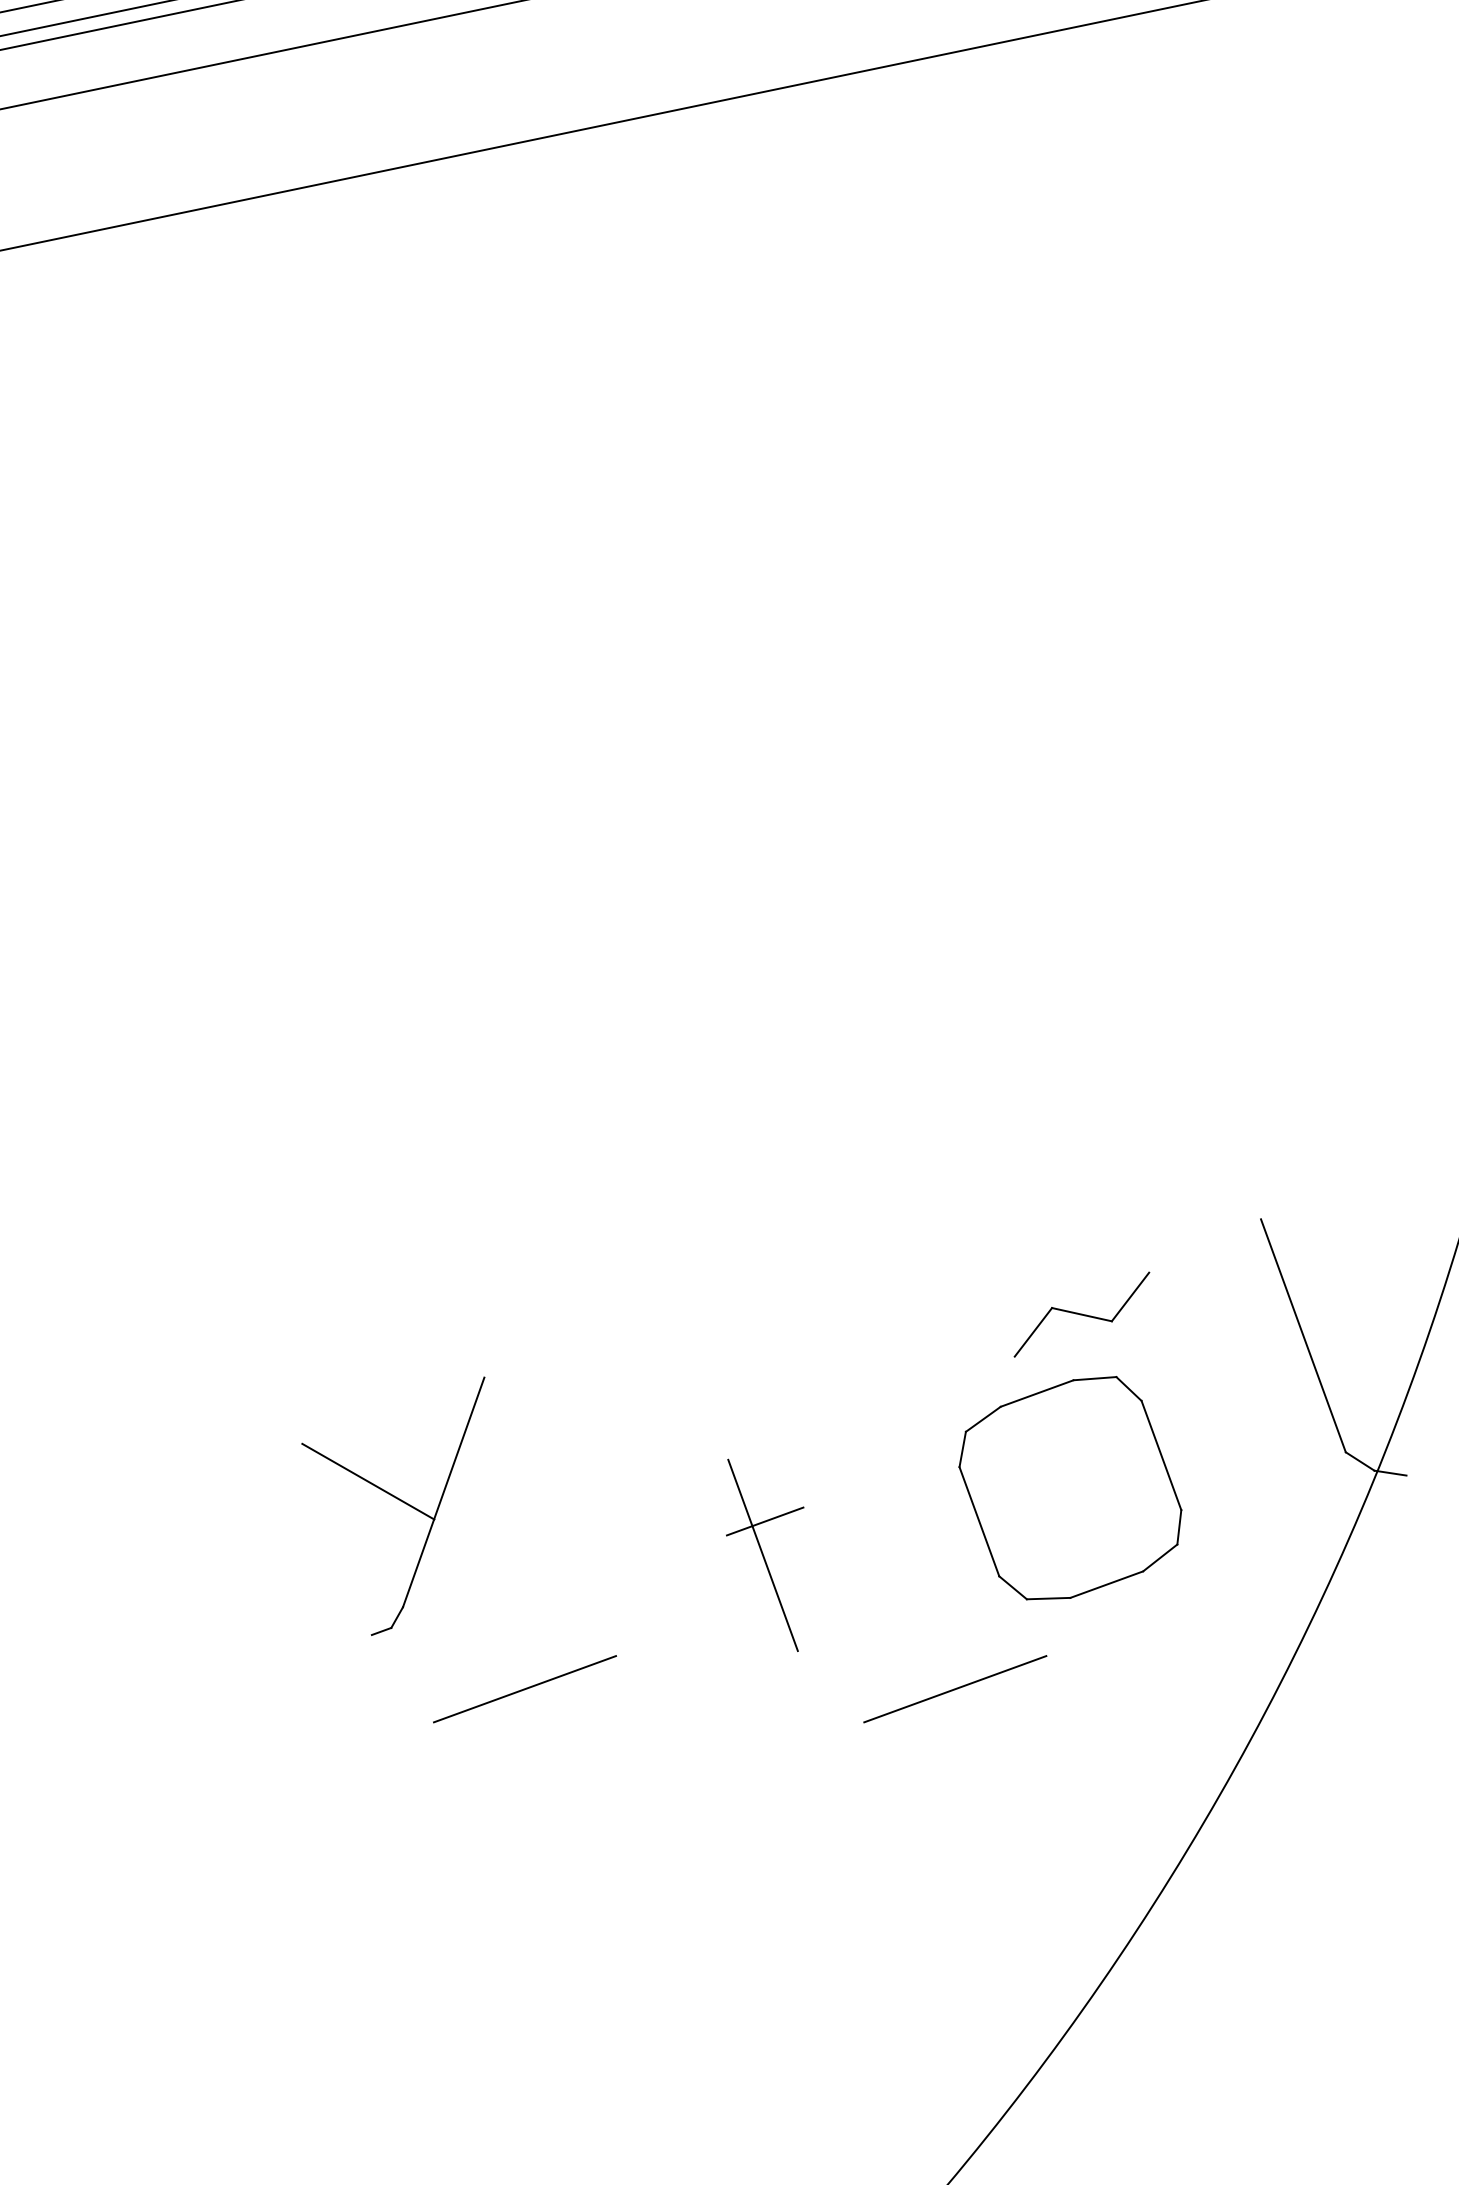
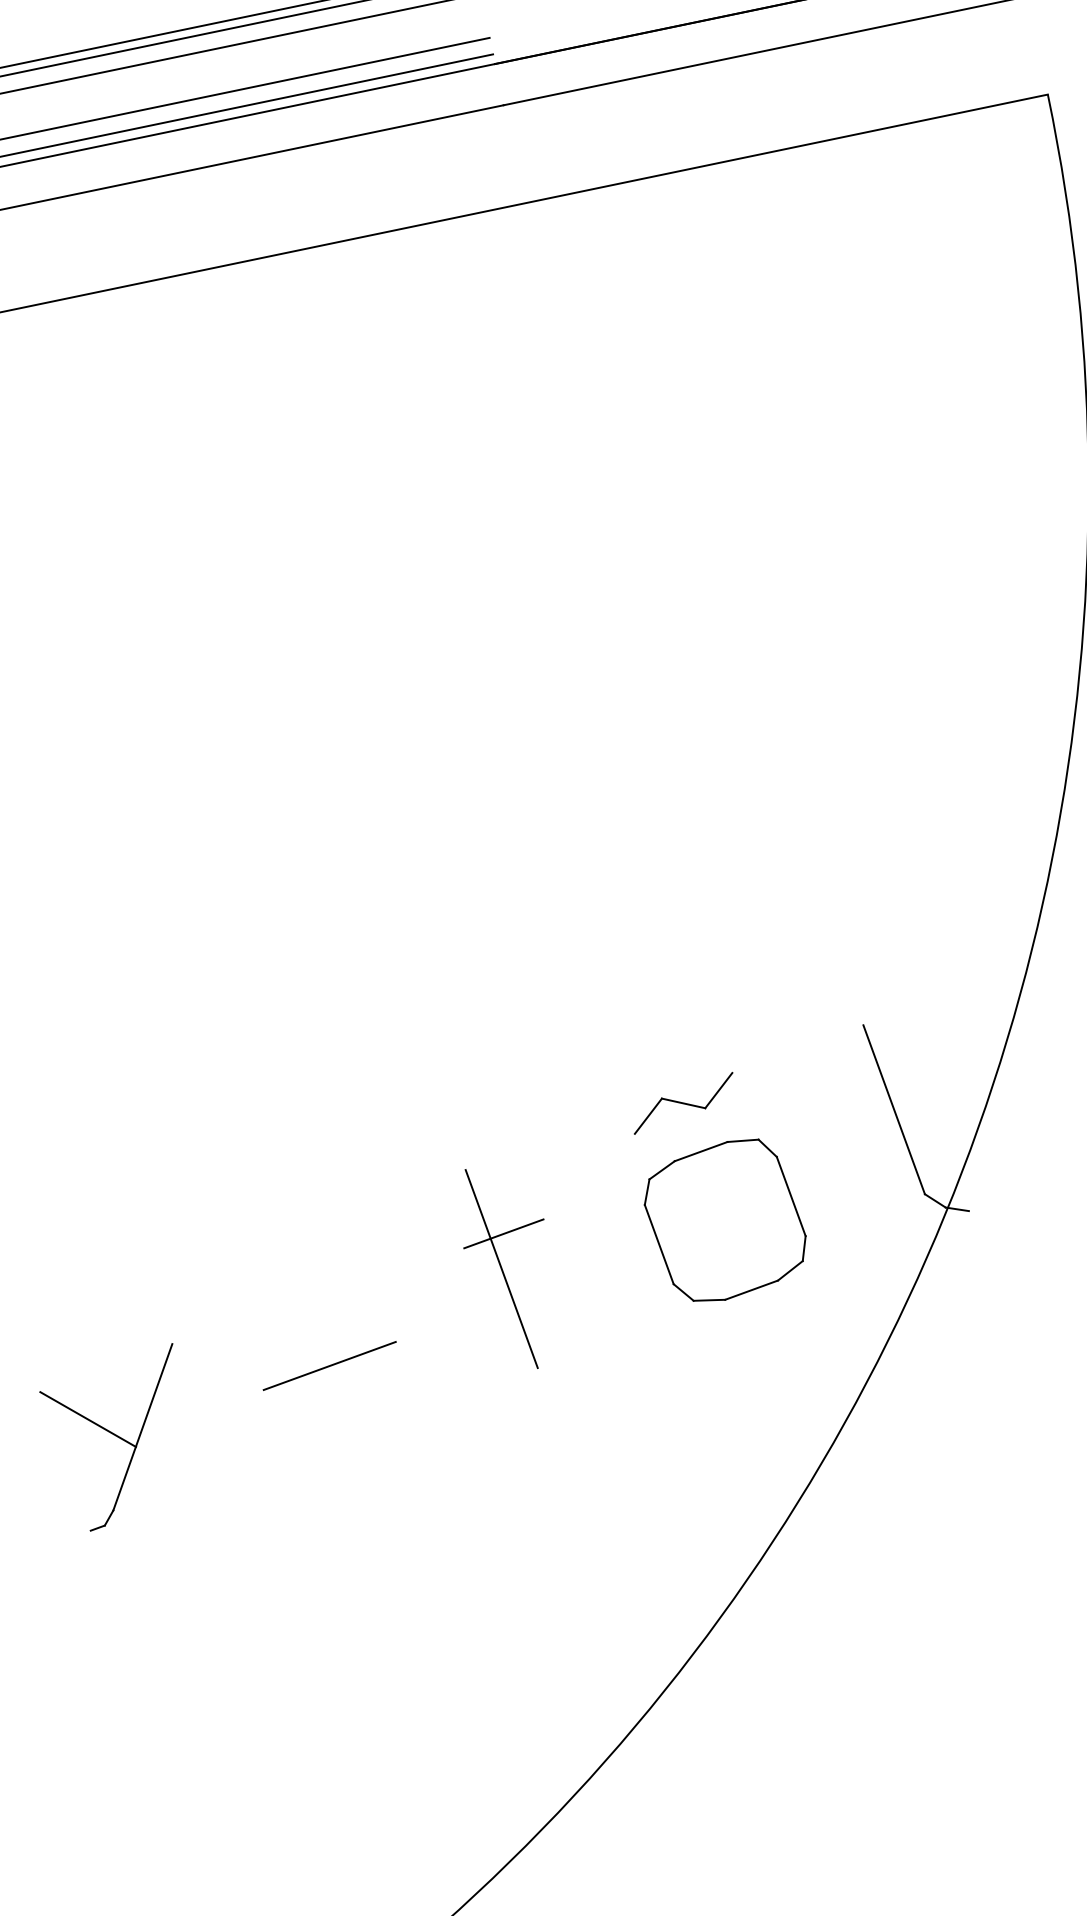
part: (1081, 1314) -> (683, 1103), moved
part: (393, 1506) -> (106, 1437), moved
part: (764, 1554) -> (503, 1268), size x1.43
line: (954, 1688) -> (641, 1365), removed

